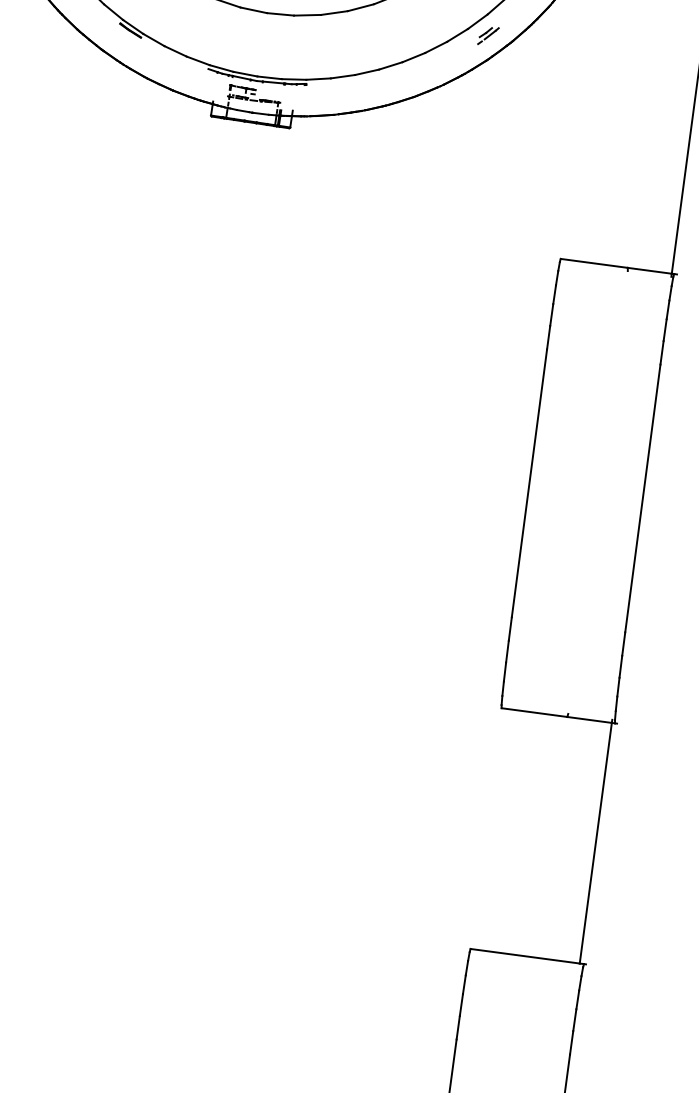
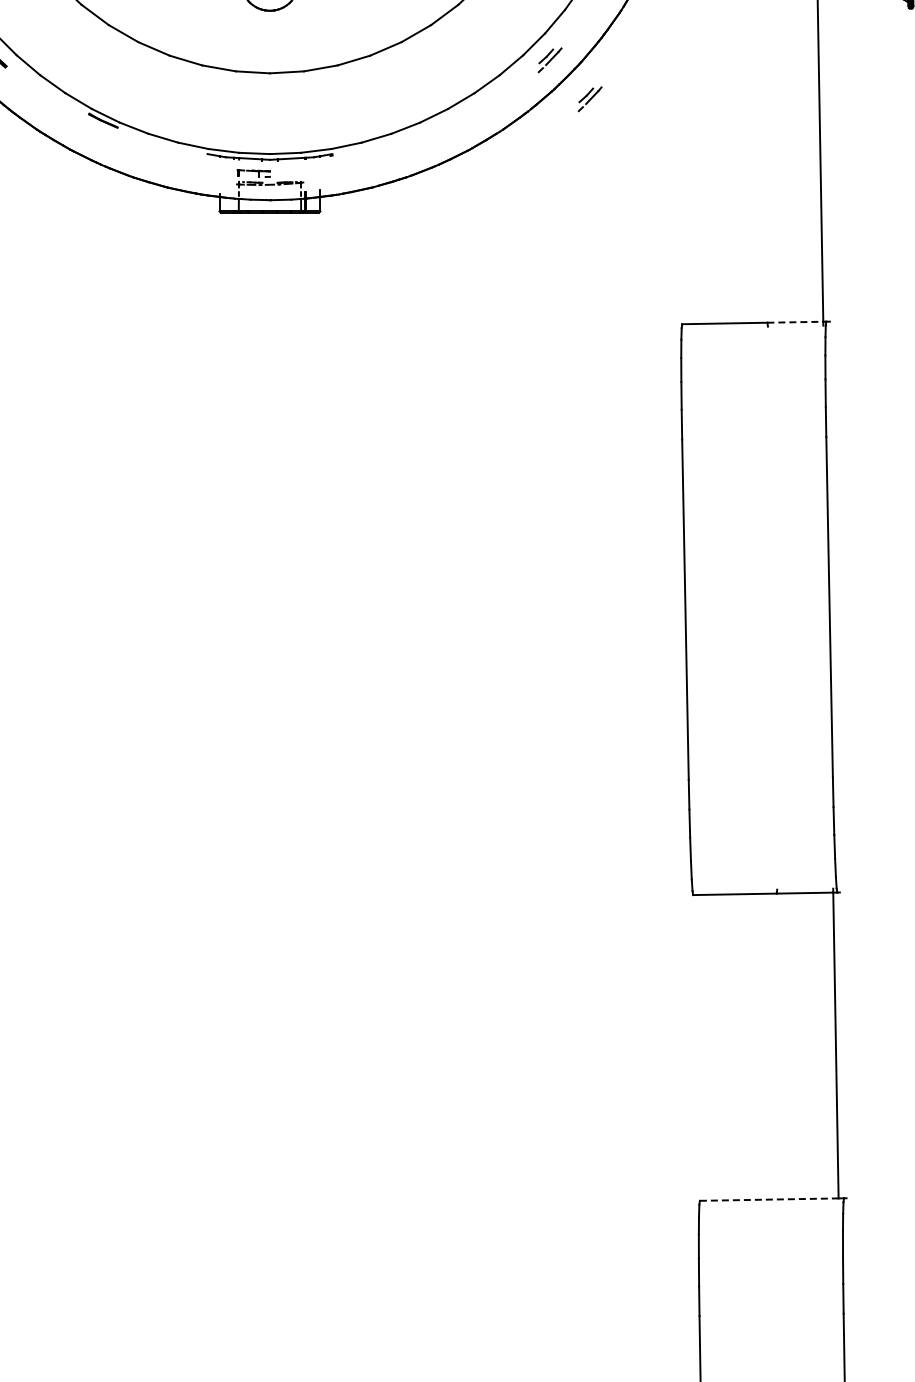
part: (514, 71) -> (589, 99), added
line: (649, 271) -> (795, 322), solid -> dashed
line: (525, 956) -> (769, 1199), solid -> dashed

